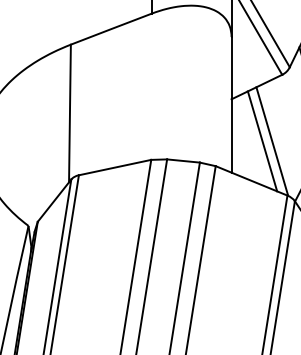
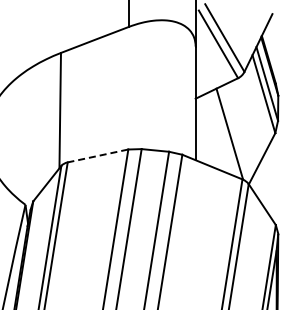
line: (262, 140) -> (221, 133), removed
line: (114, 167) -> (97, 155), solid -> dashed

